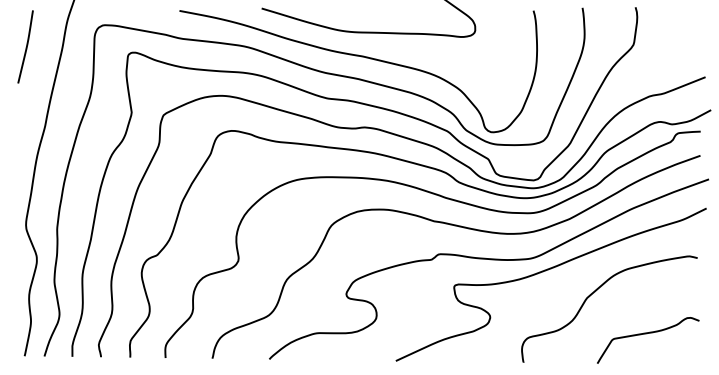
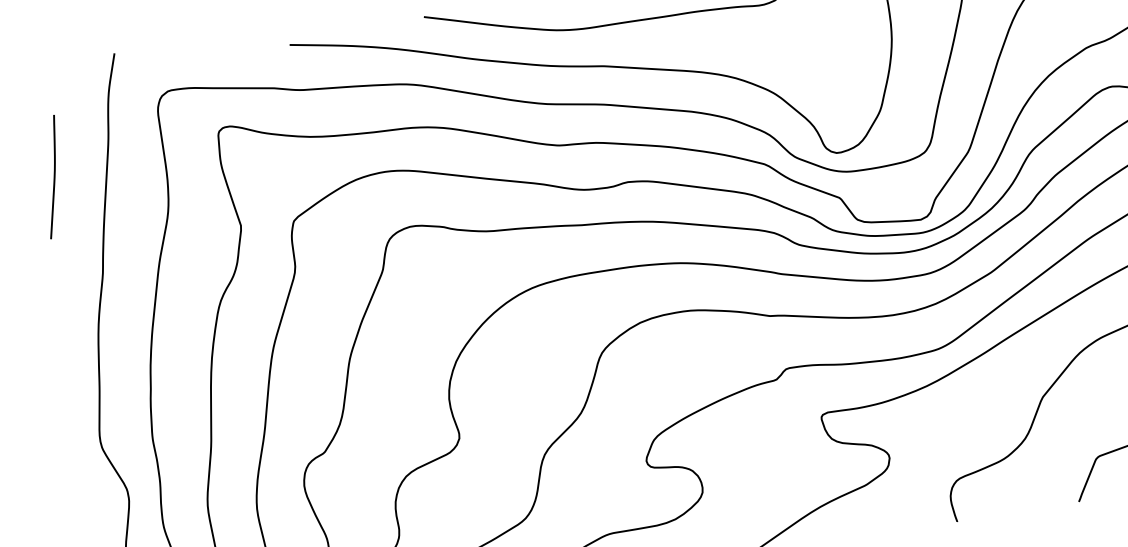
curve: (26, 46) -> (53, 176), moved

